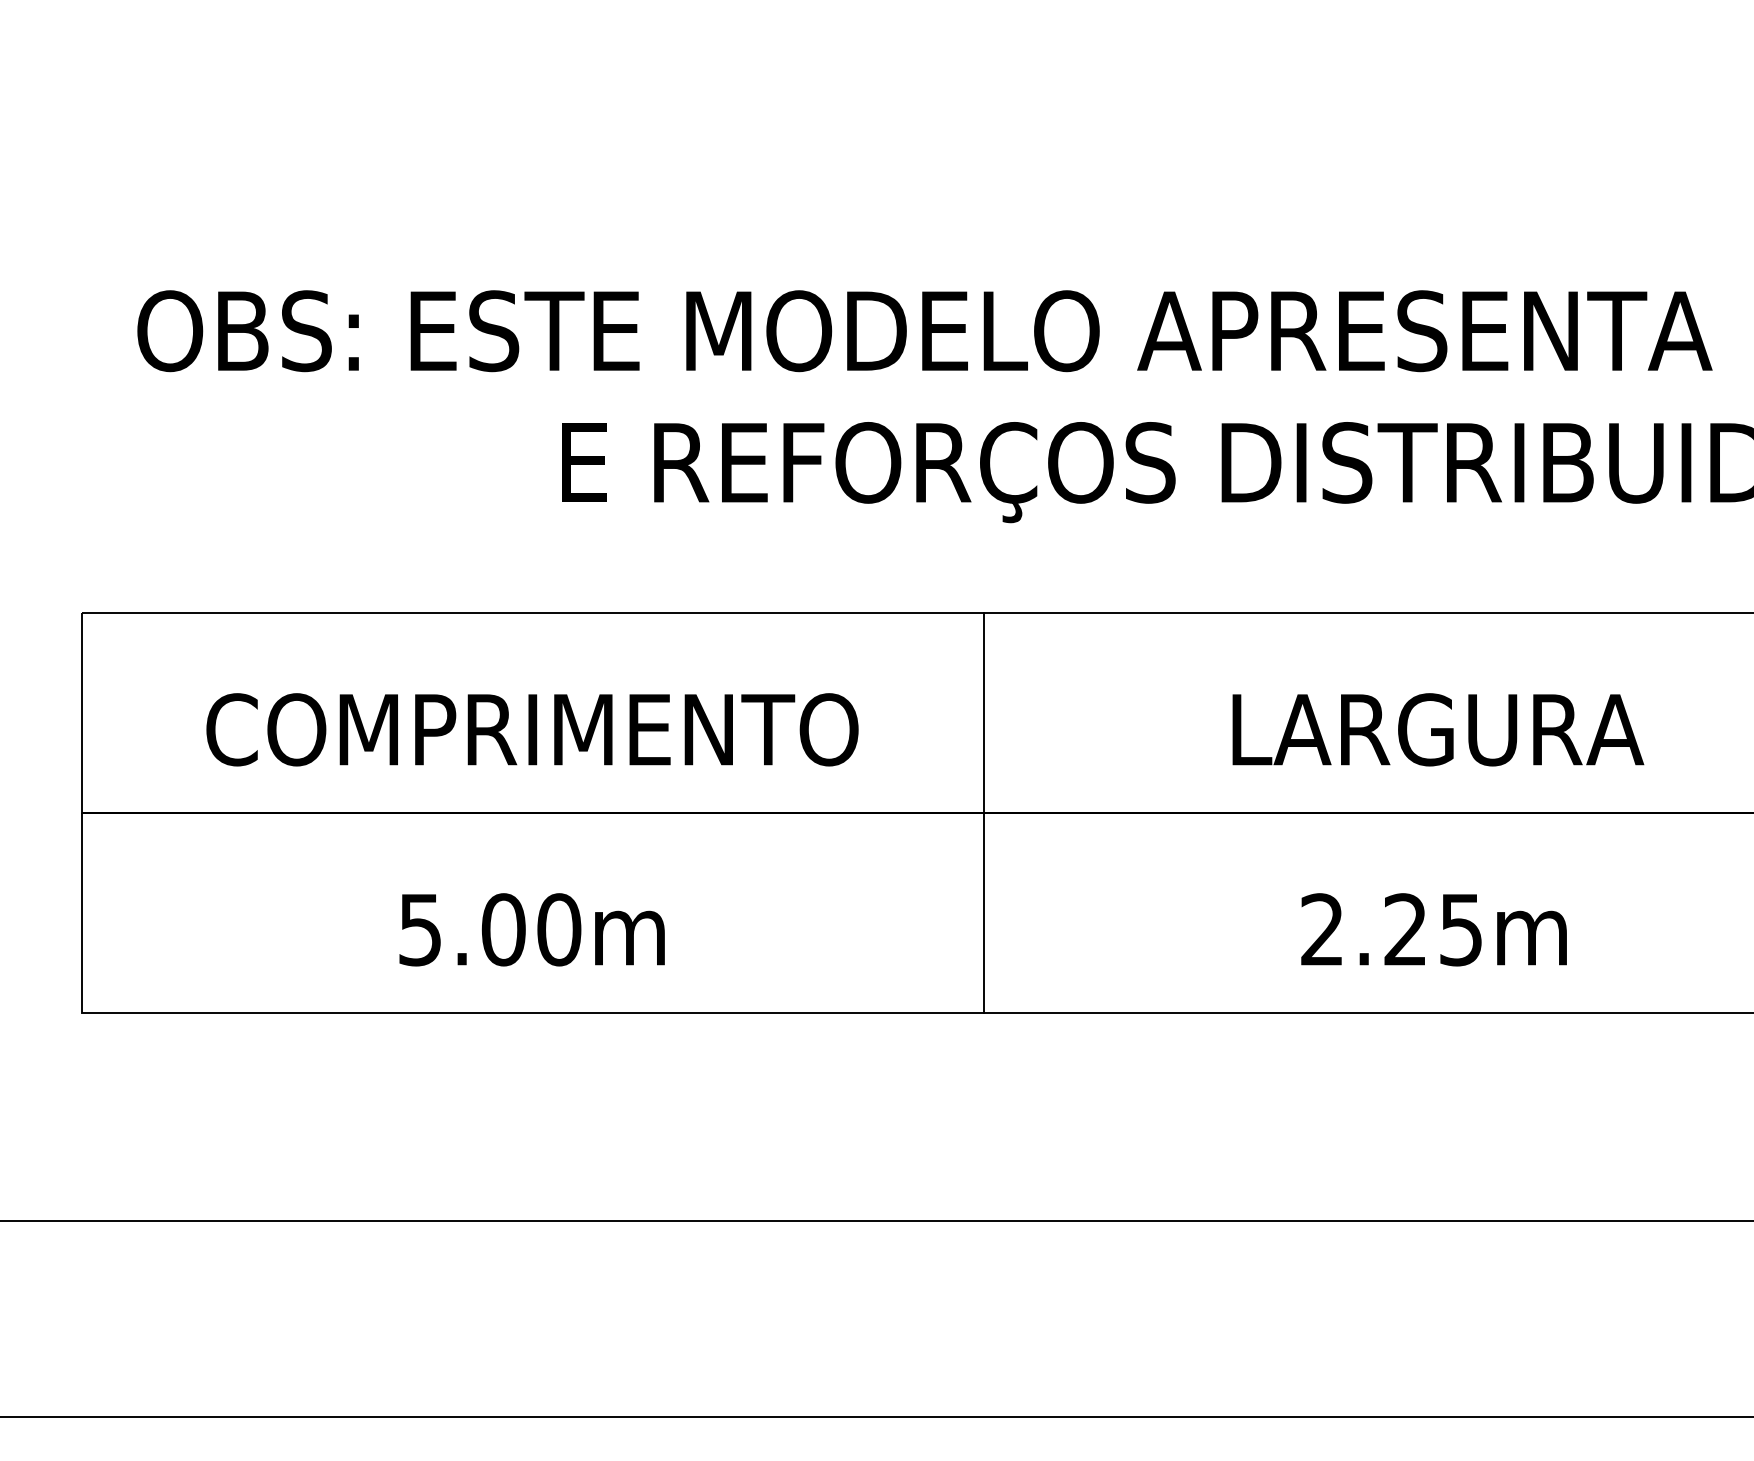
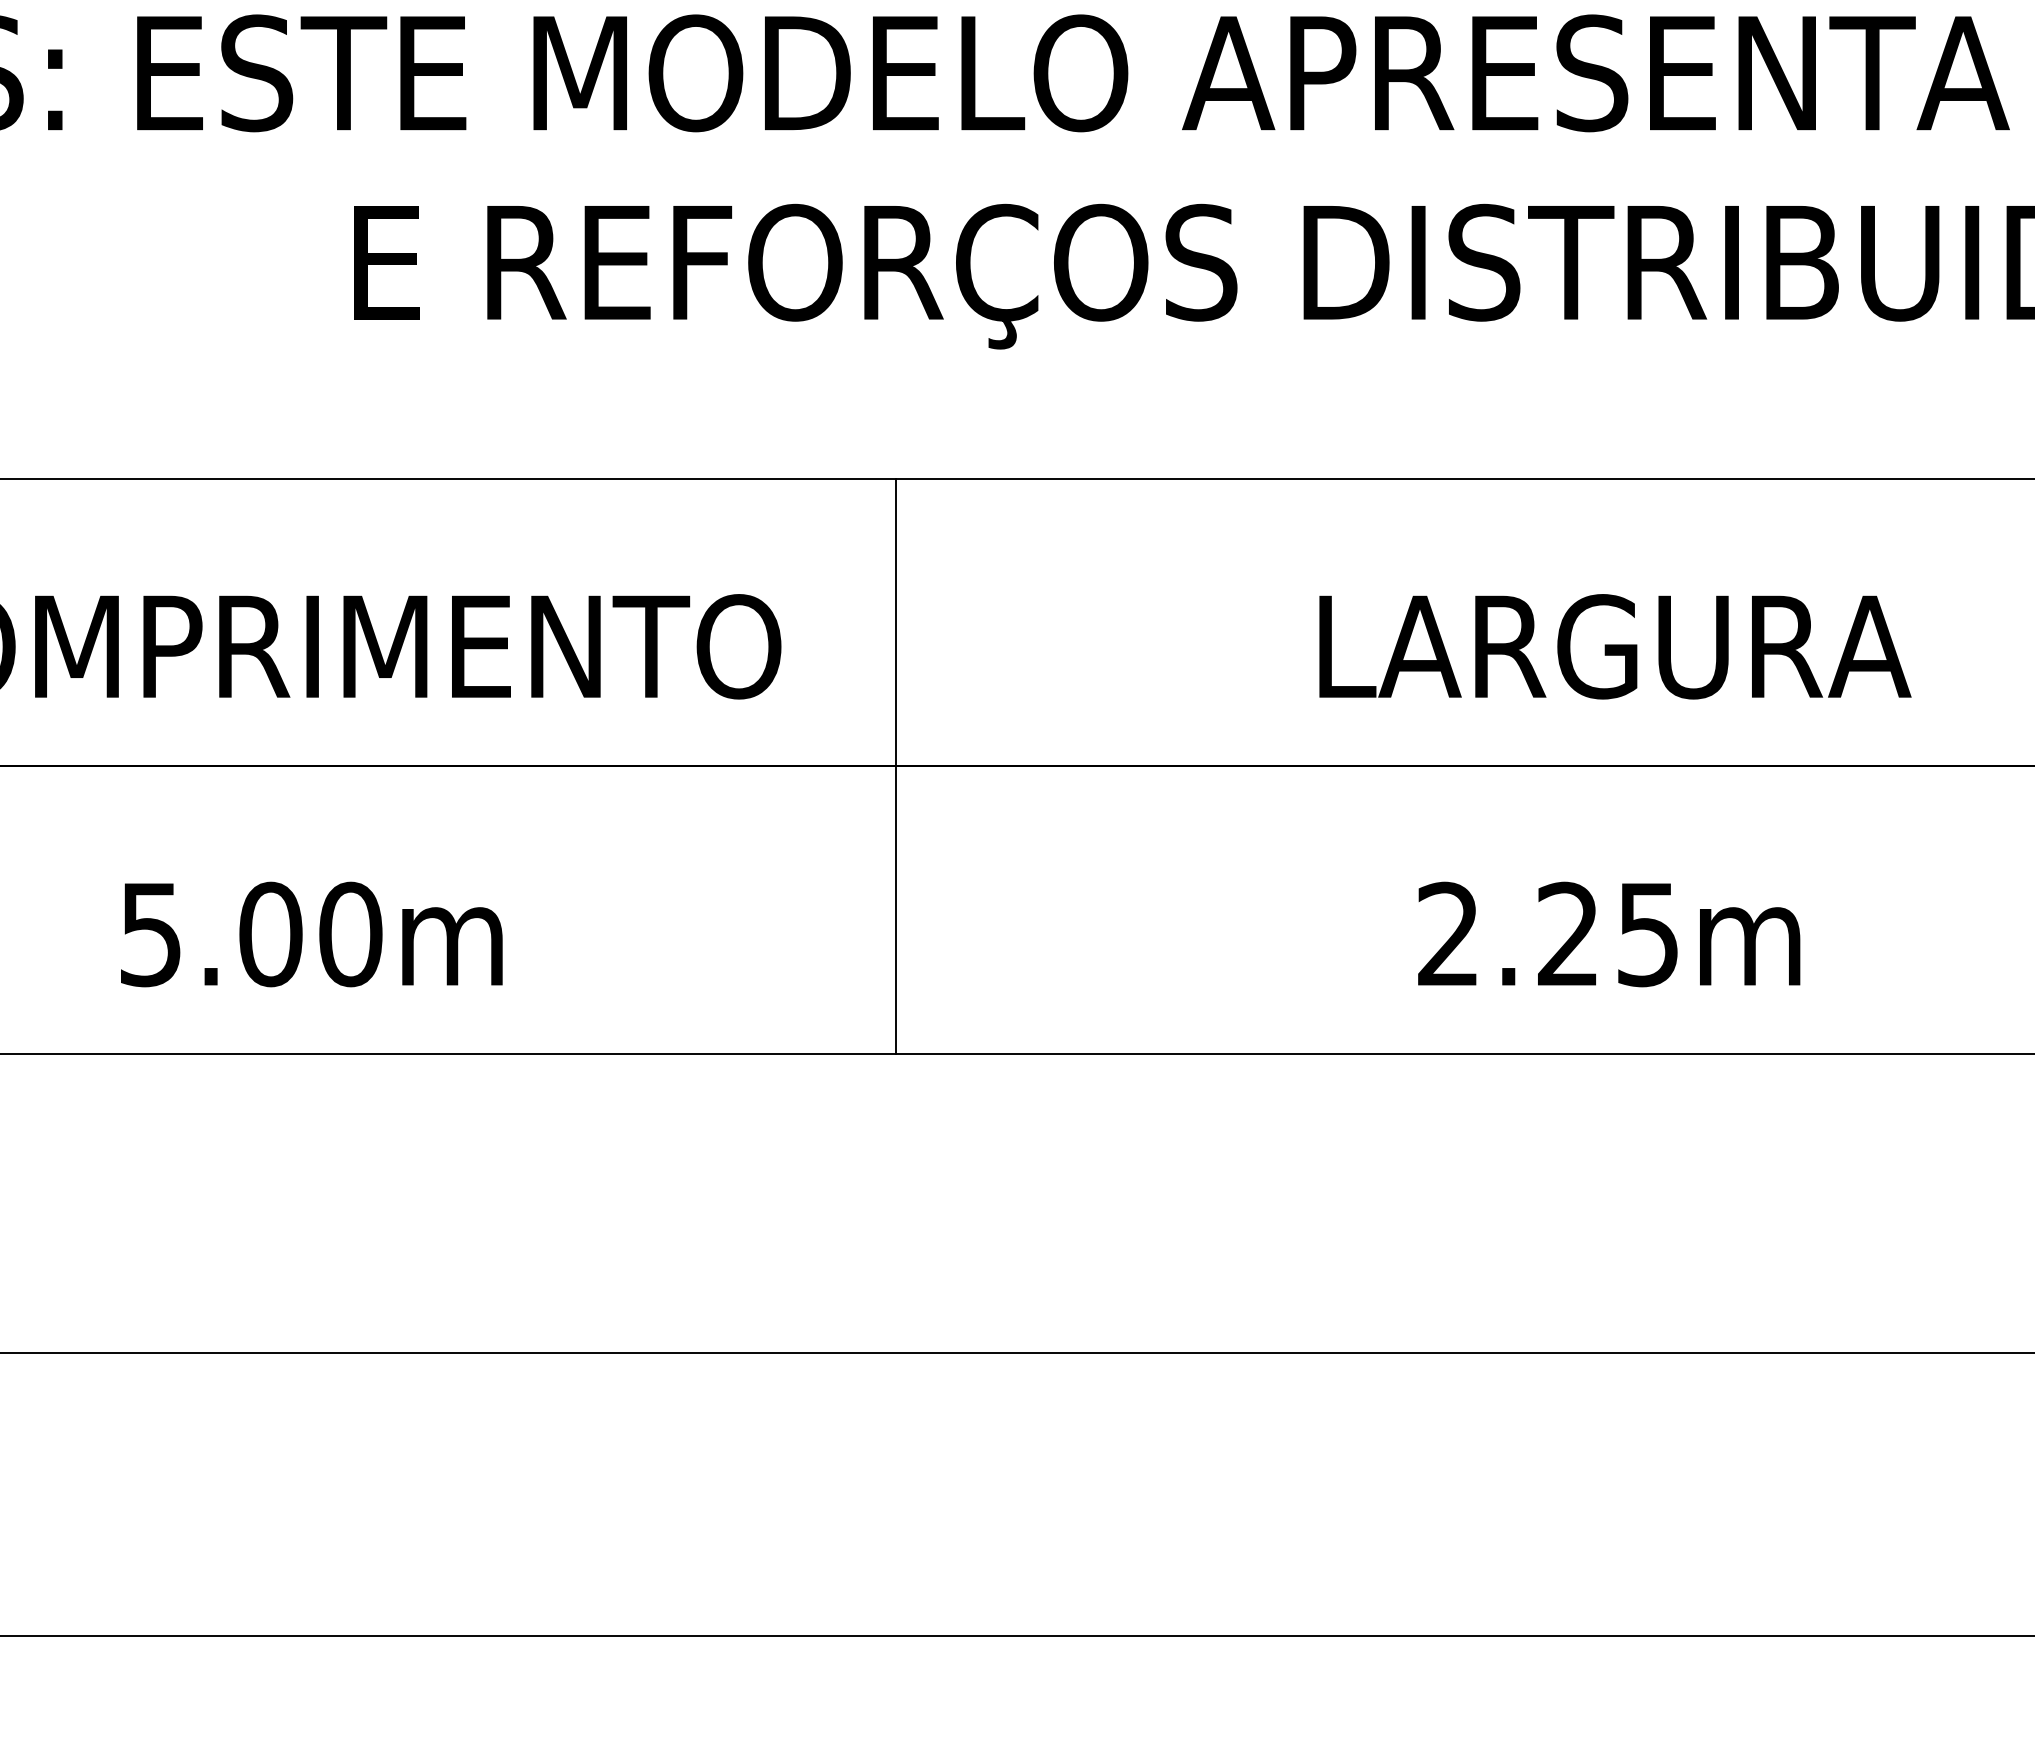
line: (983, 812) -> (896, 765), moved

